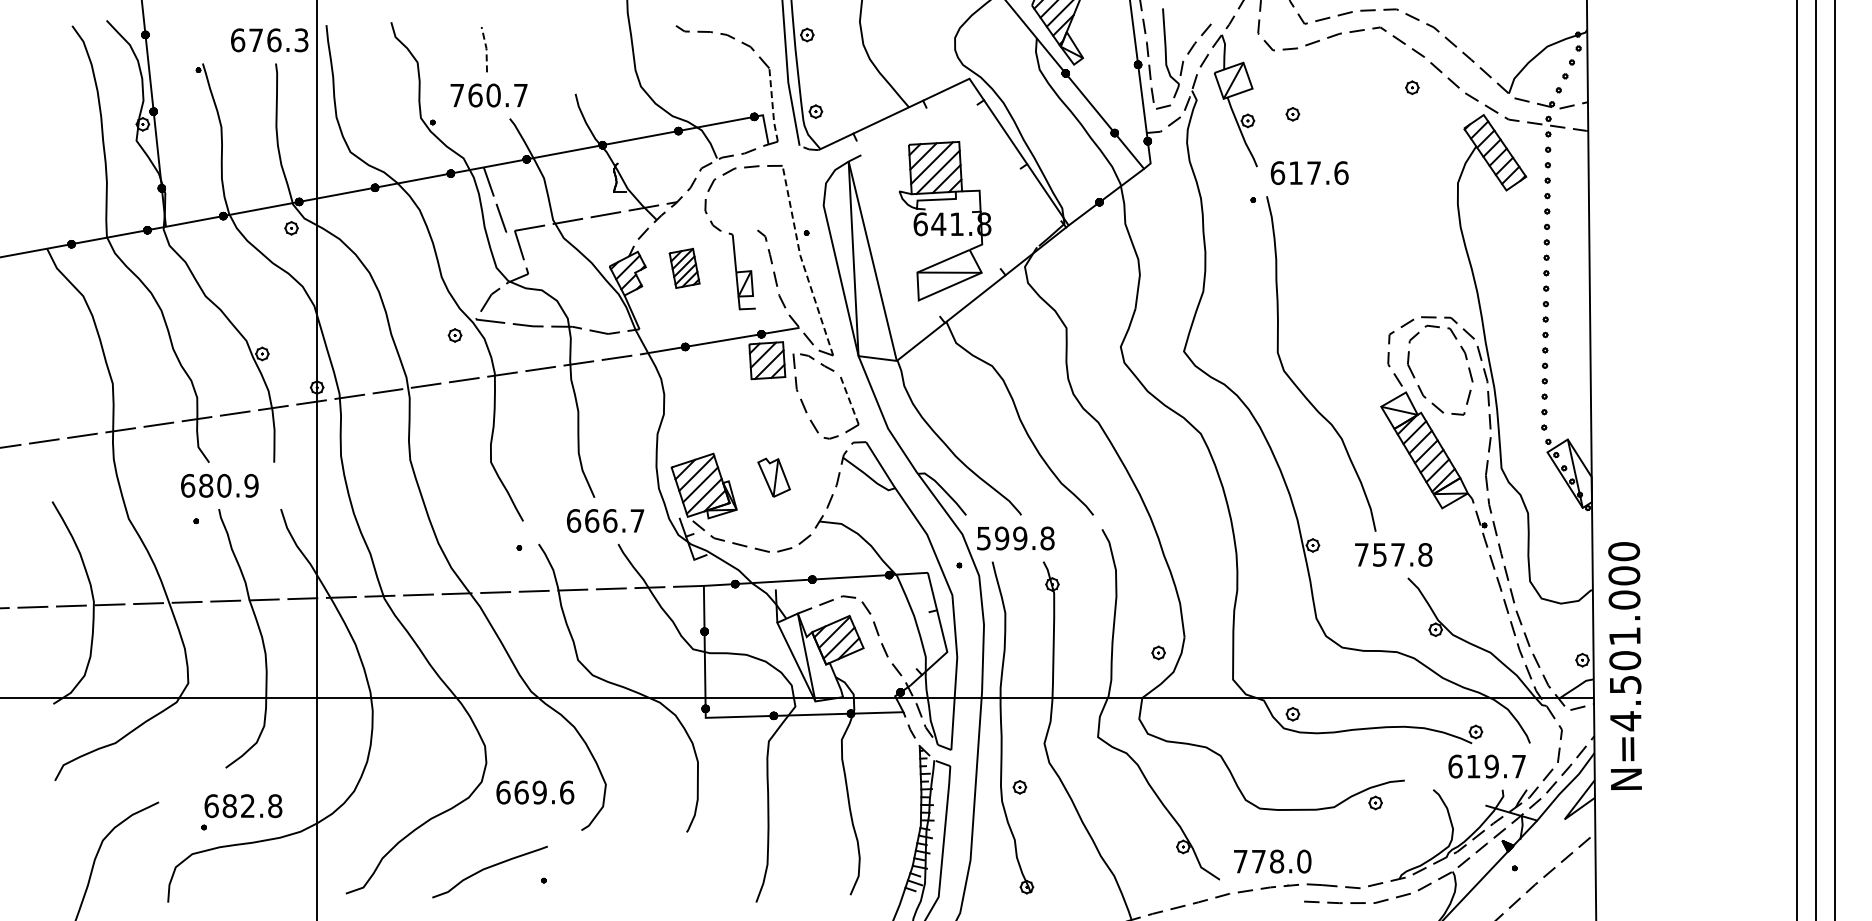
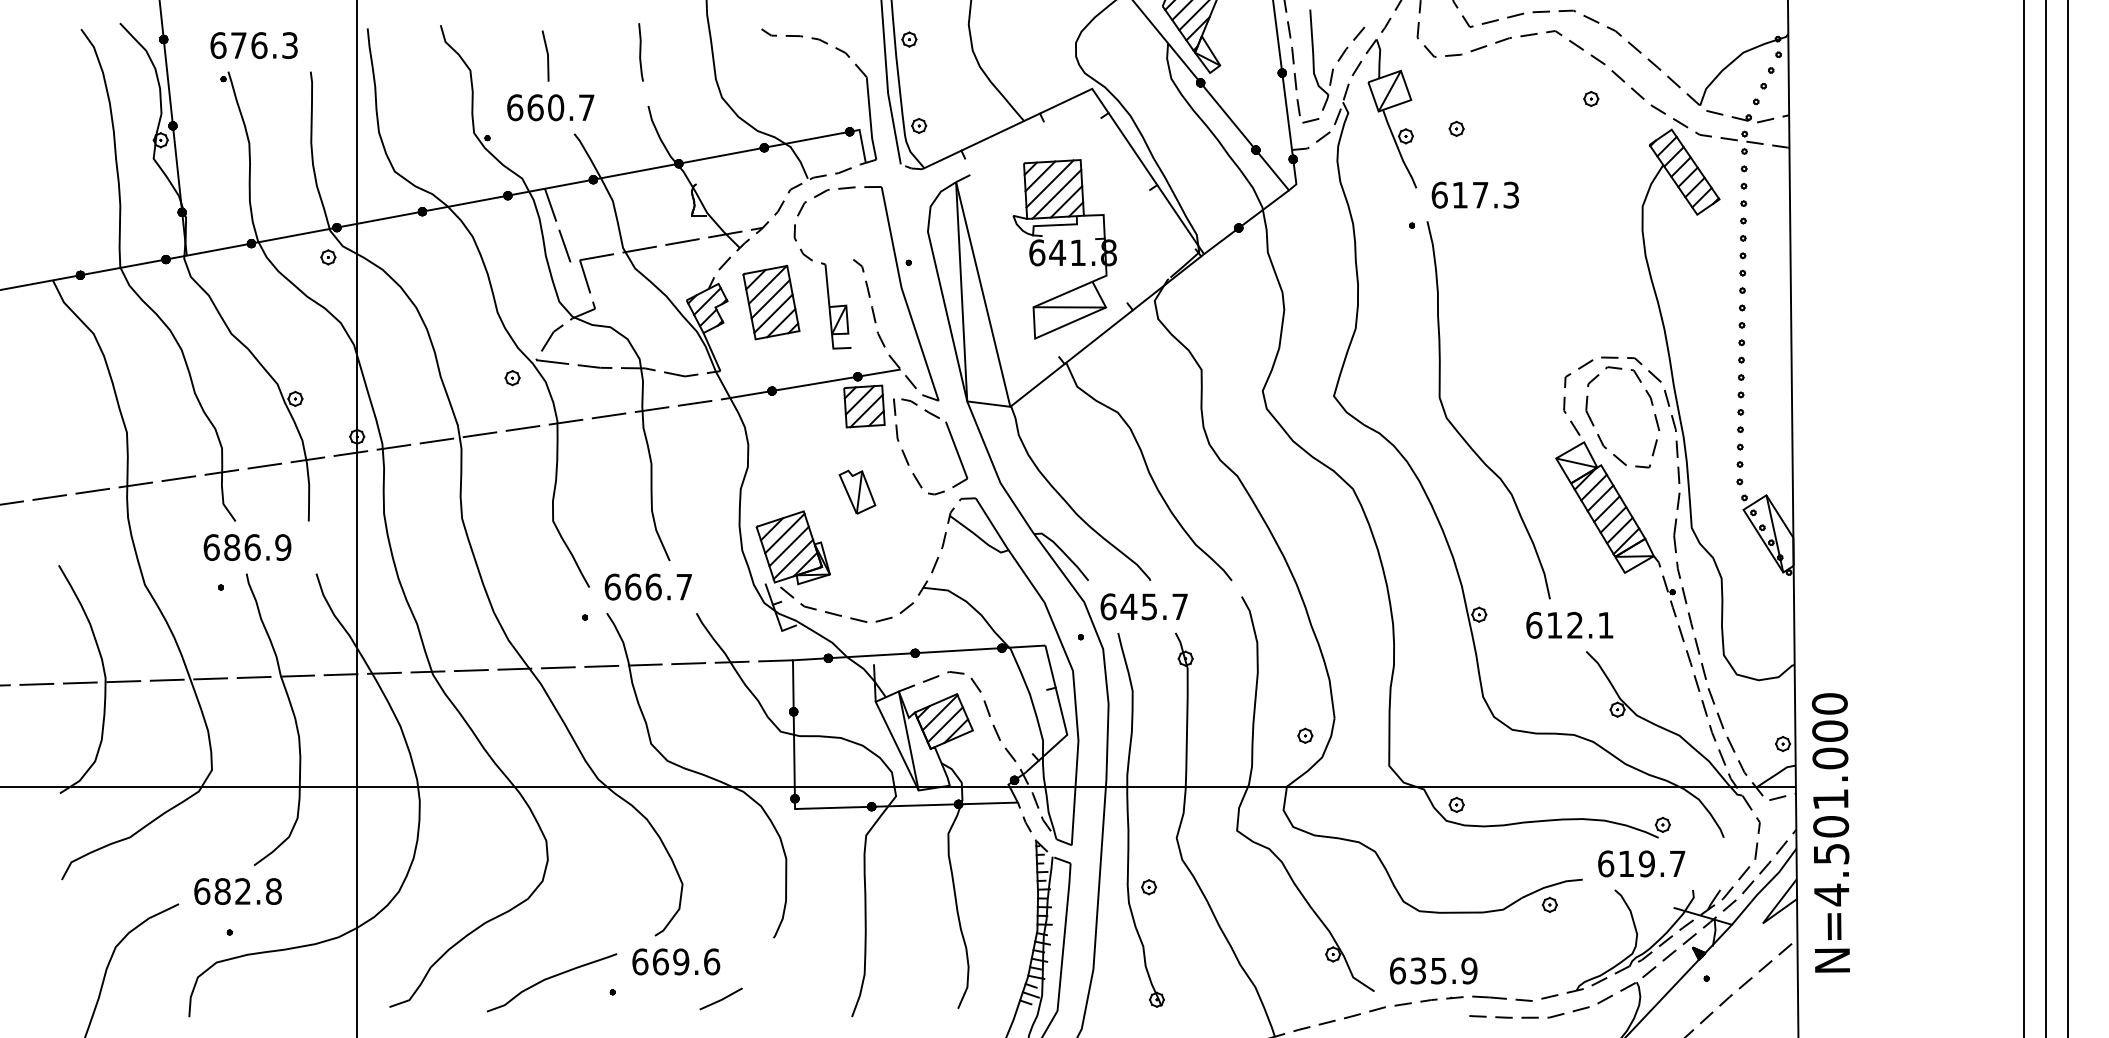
text: (269, 40) -> (253, 45), moved
line: (568, 46) -> (640, 52), added
line: (486, 49) -> (548, 55), dashed -> solid
text: (457, 95) -> (515, 107), 760.7 -> 660.7
line: (772, 105) -> (870, 118), dashed -> solid
text: (1341, 173) -> (1511, 195), 617.6 -> 617.3
line: (802, 260) -> (904, 293), dashed -> solid
part: (684, 268) -> (771, 302), size x1.67
line: (849, 398) -> (957, 449), dashed -> solid
part: (773, 477) -> (856, 491), moved
text: (224, 485) -> (252, 547), 680.9 -> 686.9
text: (605, 520) -> (648, 586), moved
text: (1015, 538) -> (1144, 606), 599.8 -> 645.7
text: (1393, 554) -> (1570, 624), 757.8 -> 612.1
text: (1624, 665) -> (1830, 832), moved
text: (1486, 766) -> (1640, 863), moved
text: (535, 792) -> (676, 961), moved
text: (243, 806) -> (238, 891), moved
text: (1272, 861) -> (1433, 970), 778.0 -> 635.9
line: (640, 886) -> (721, 999), added

